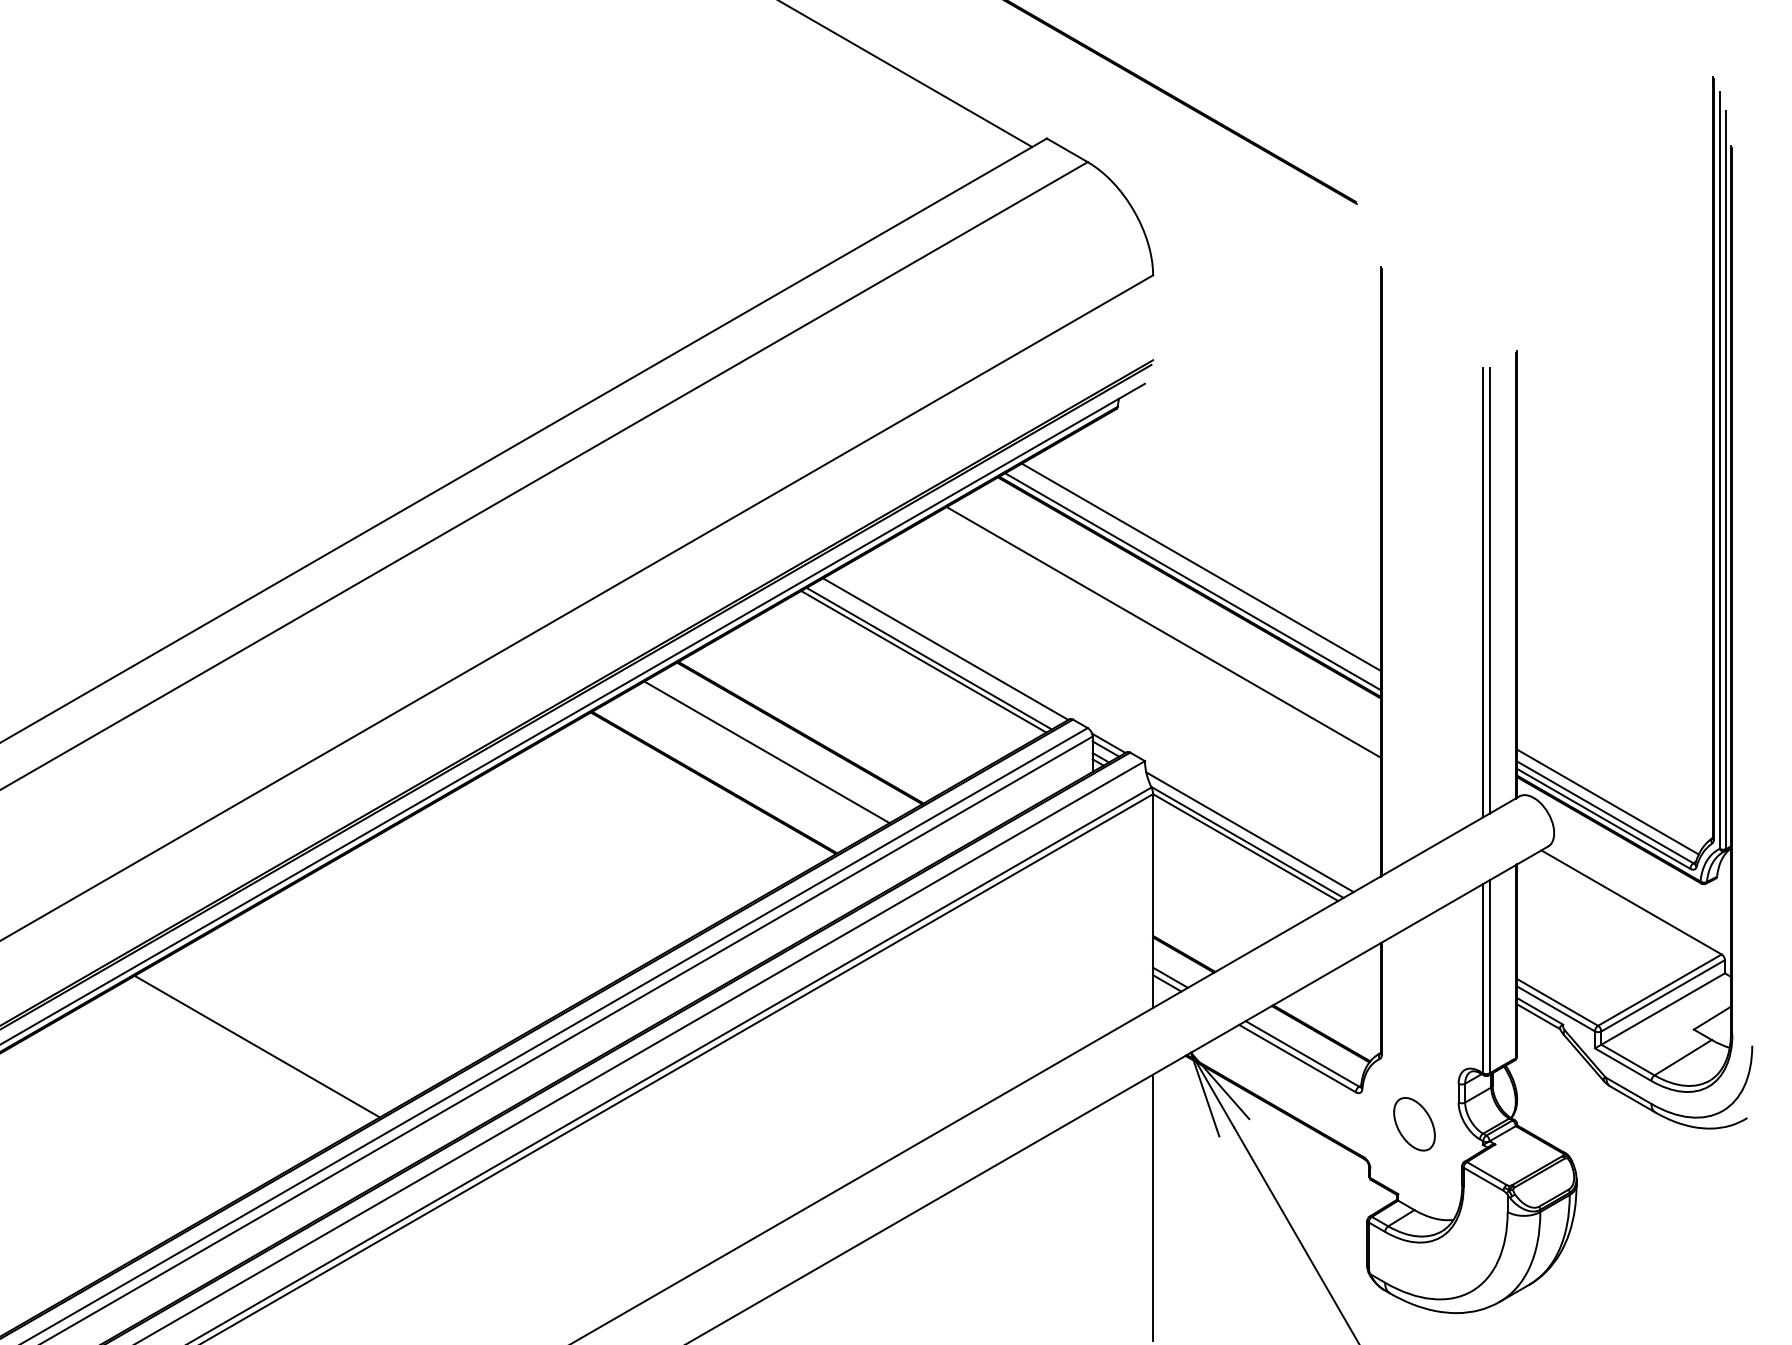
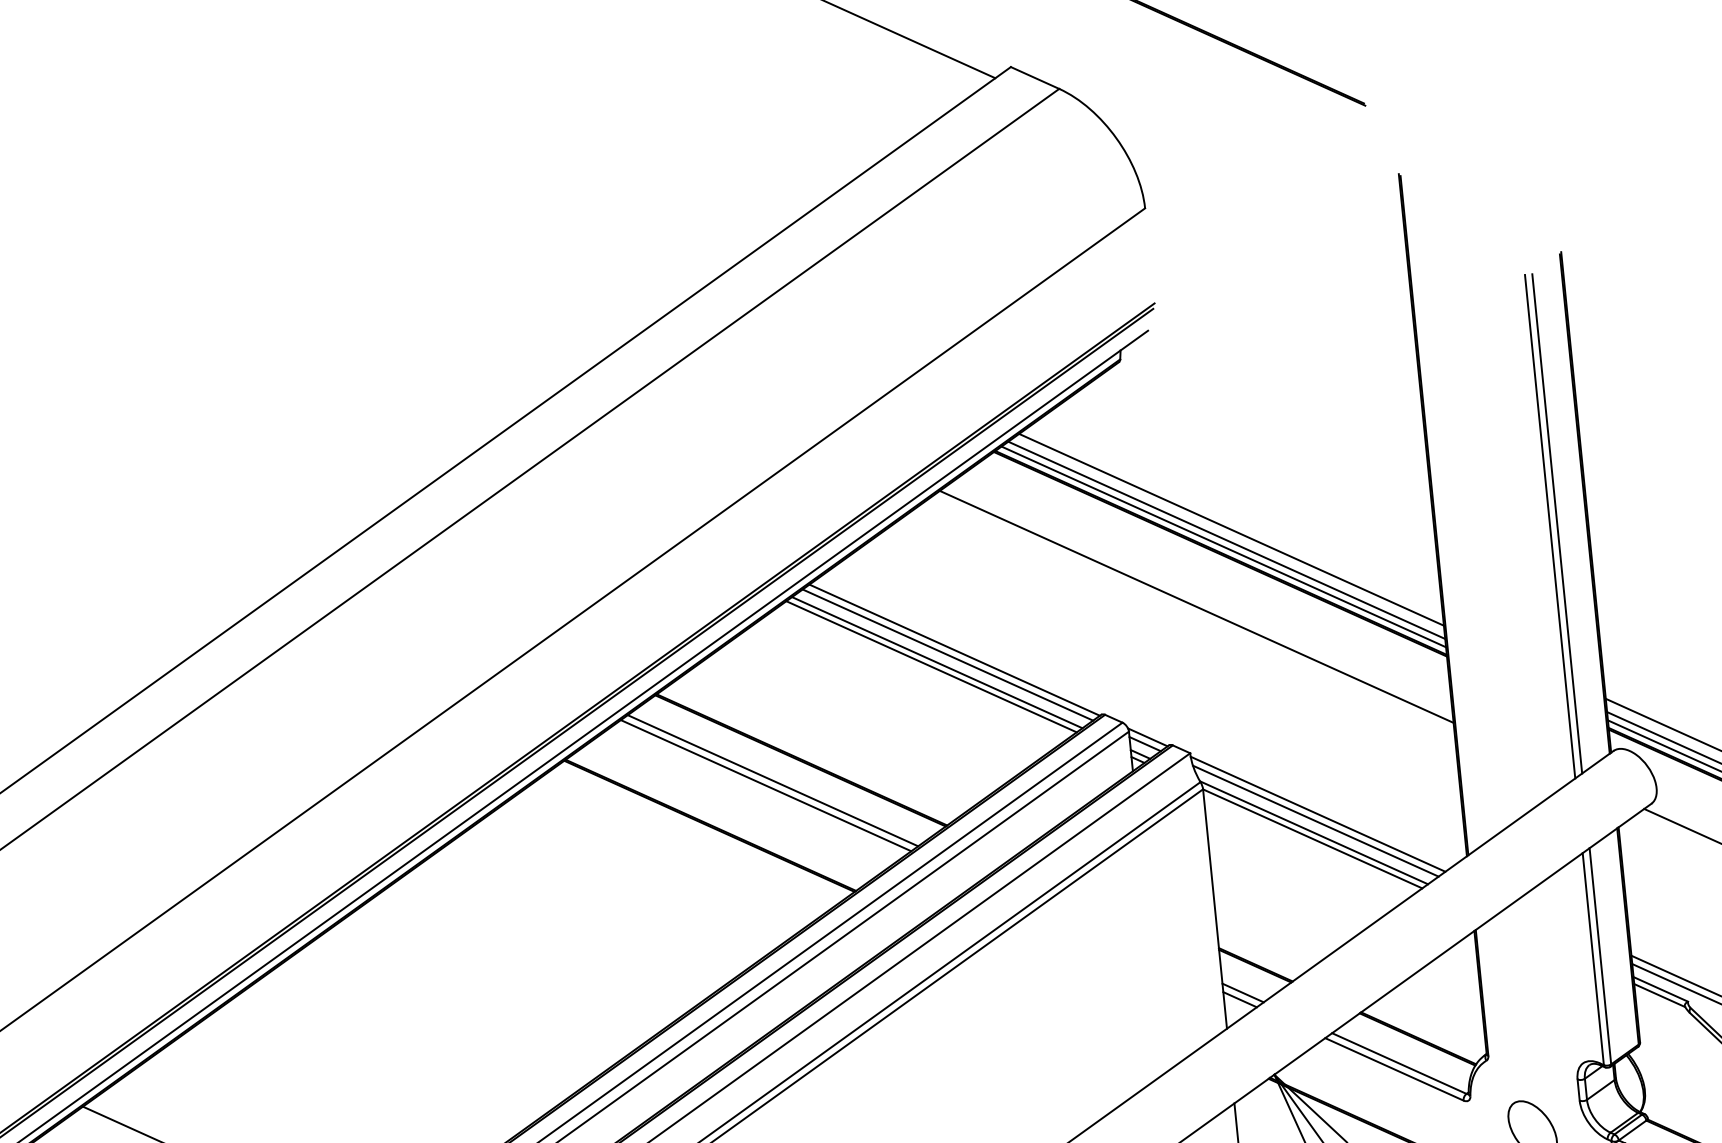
line: (1195, 575) -> (1226, 539), added
line: (938, 652) -> (946, 654), added
line: (773, 748) -> (772, 780), added
line: (1252, 826) -> (1317, 814), added

